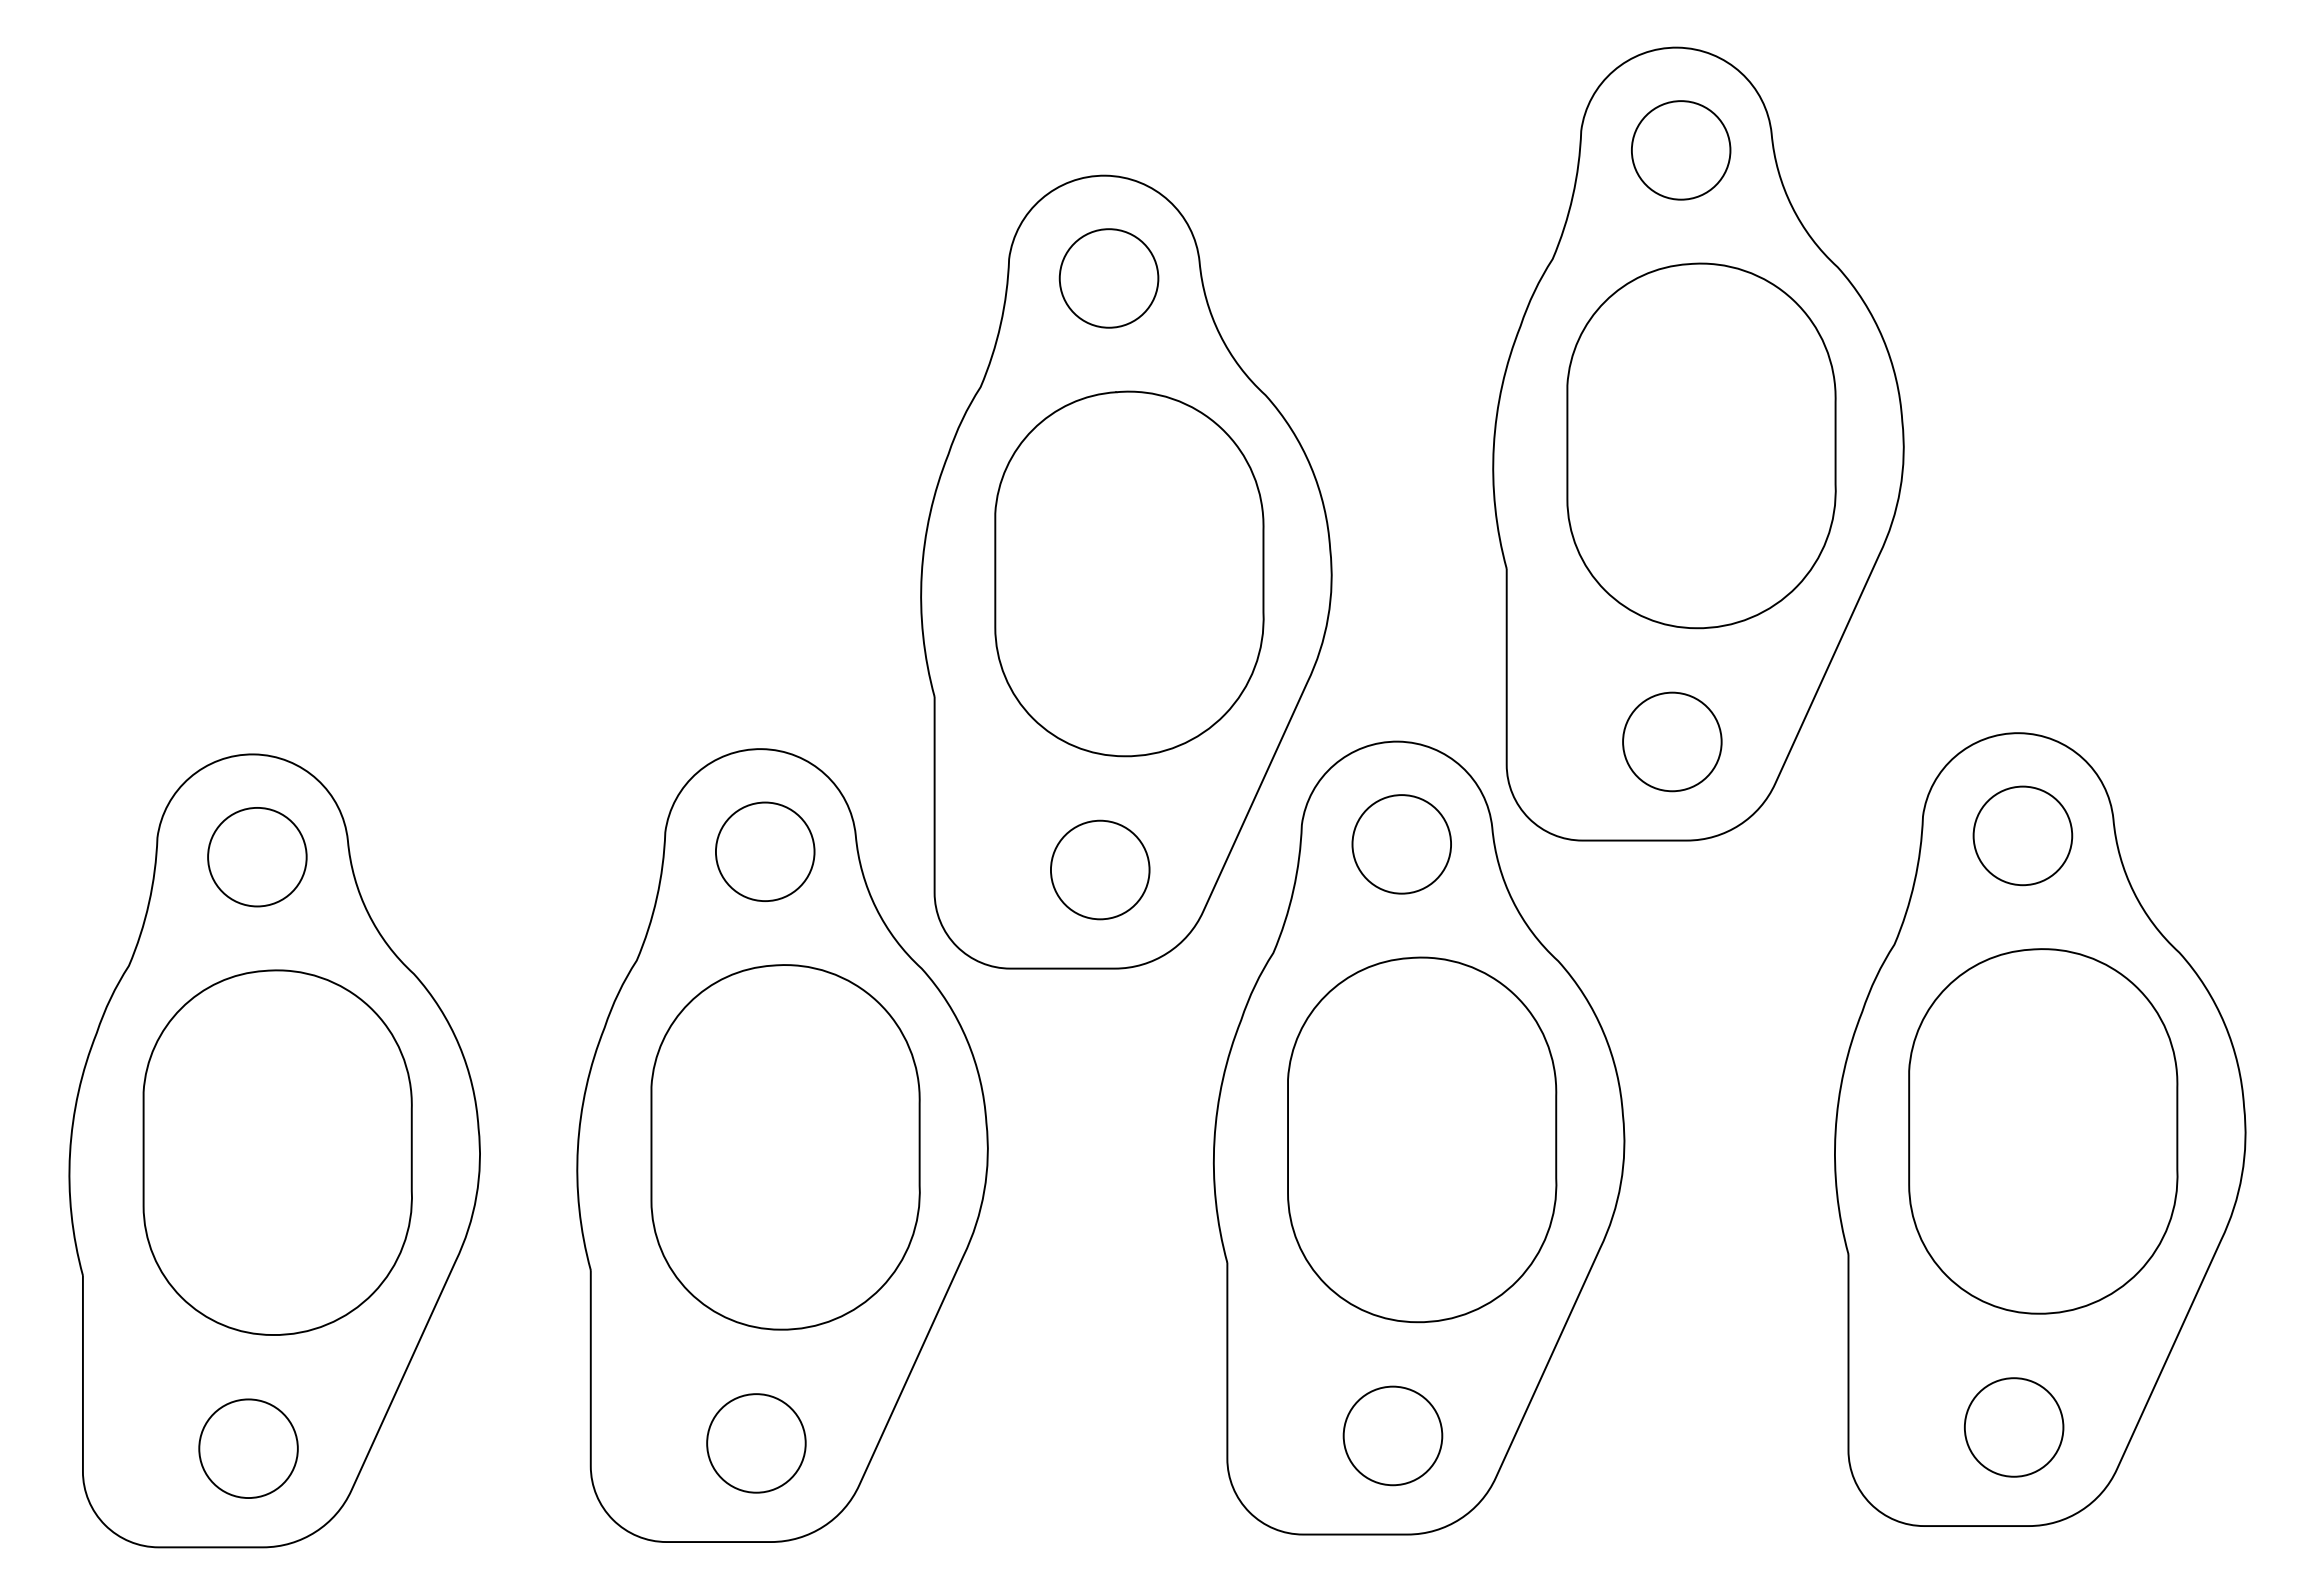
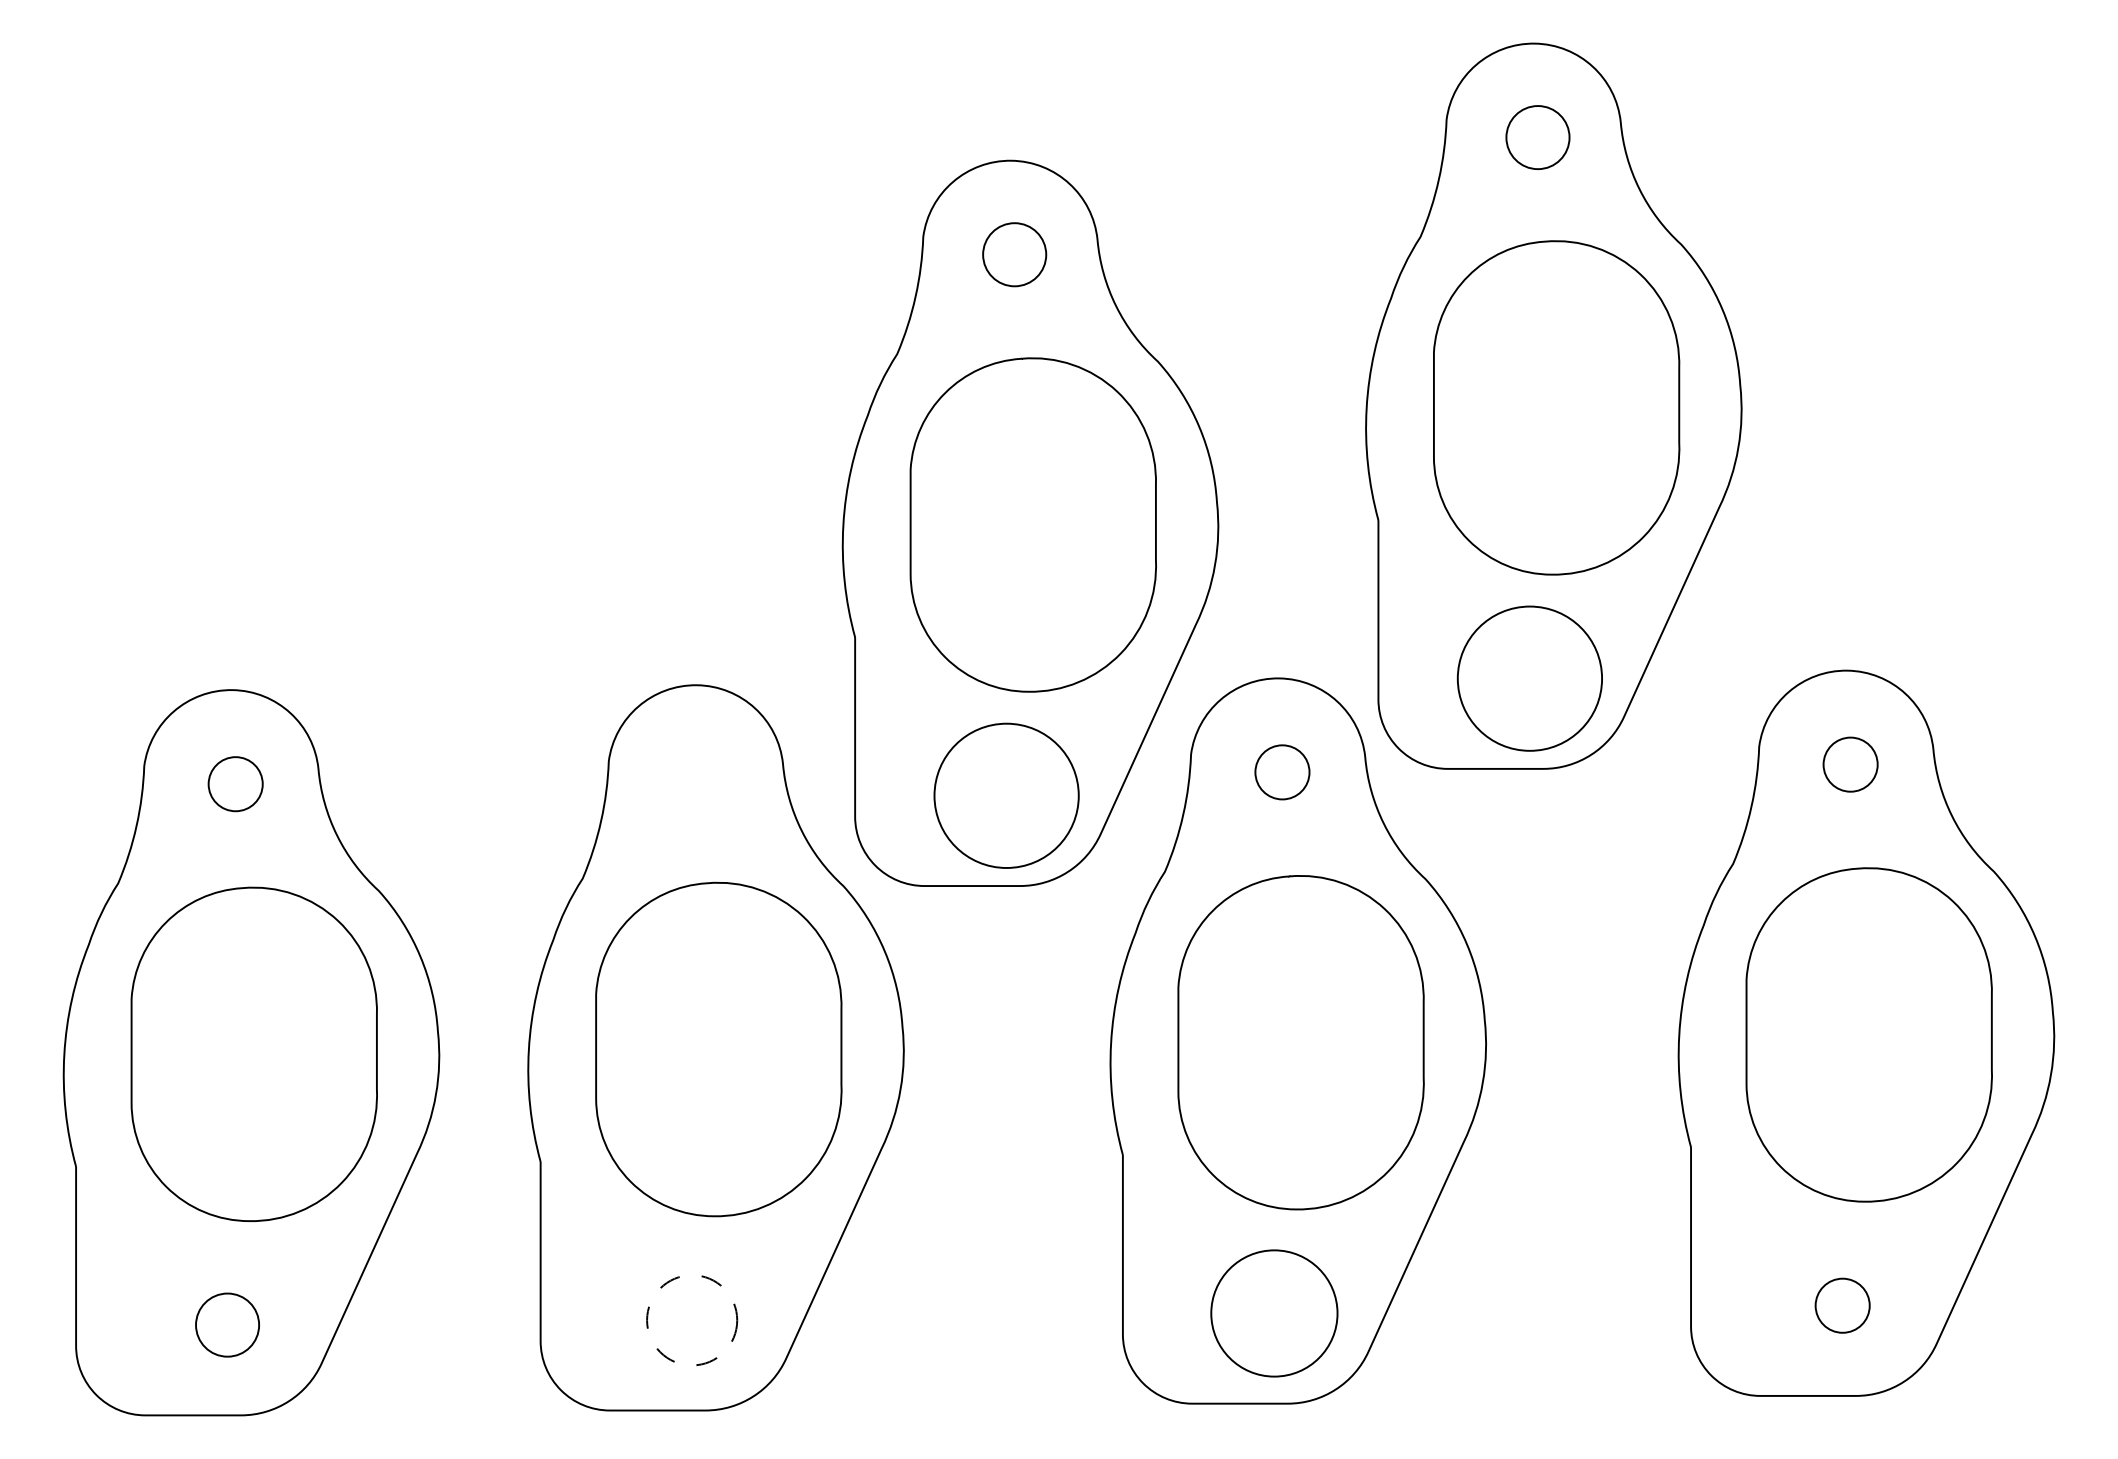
circle: (1680, 150) -> (1537, 137), size x0.7
circle: (1108, 278) -> (1014, 254), size x0.7
circle: (1672, 741) -> (1530, 678), size x1.6
circle: (2022, 835) -> (1850, 764), size x0.6
circle: (1401, 844) -> (1282, 772), size x0.6
circle: (765, 851) -> (700, 778), removed
circle: (257, 857) -> (235, 784), size x0.6
circle: (1099, 869) -> (1005, 795), size x1.6
circle: (2014, 1427) -> (1842, 1305), size x0.6
circle: (1392, 1435) -> (1273, 1313), size x1.4
circle: (756, 1443) -> (692, 1320), solid -> dashed
circle: (248, 1448) -> (227, 1324), size x0.7

